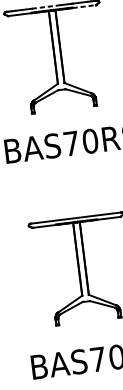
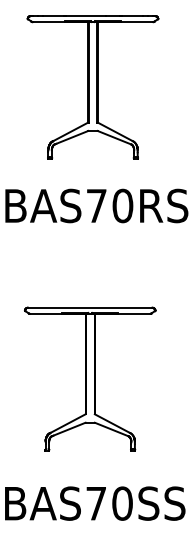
line: (84, 6) -> (137, 22), dashed -> solid
line: (46, 7) -> (85, 16), dashed -> solid

